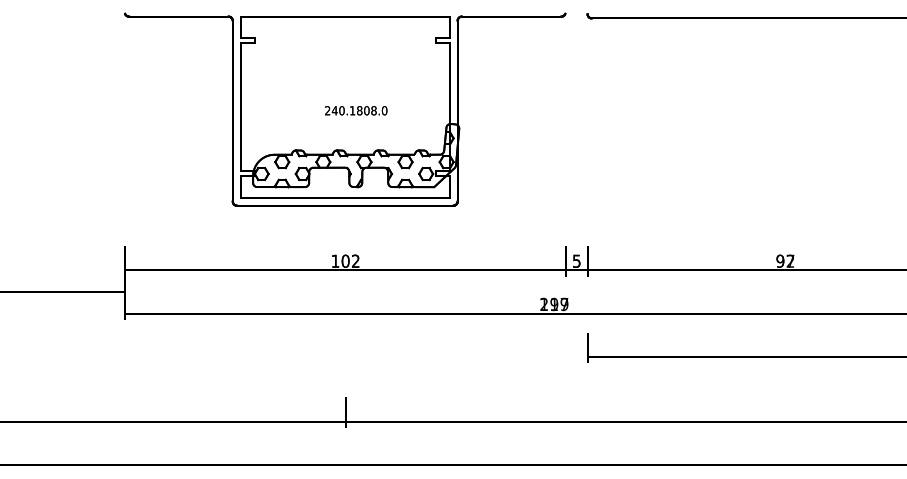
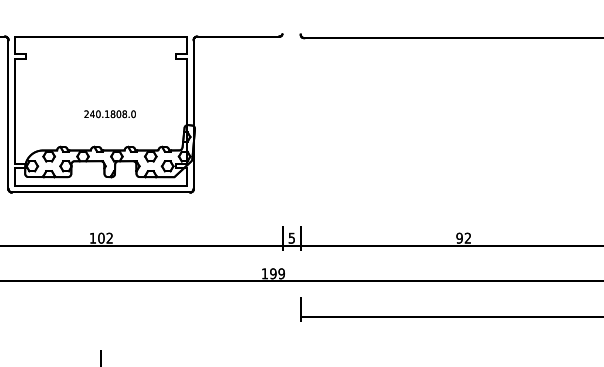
text: (790, 260) -> (467, 237), 97 -> 92
text: (554, 304) -> (273, 273), 217 -> 199

